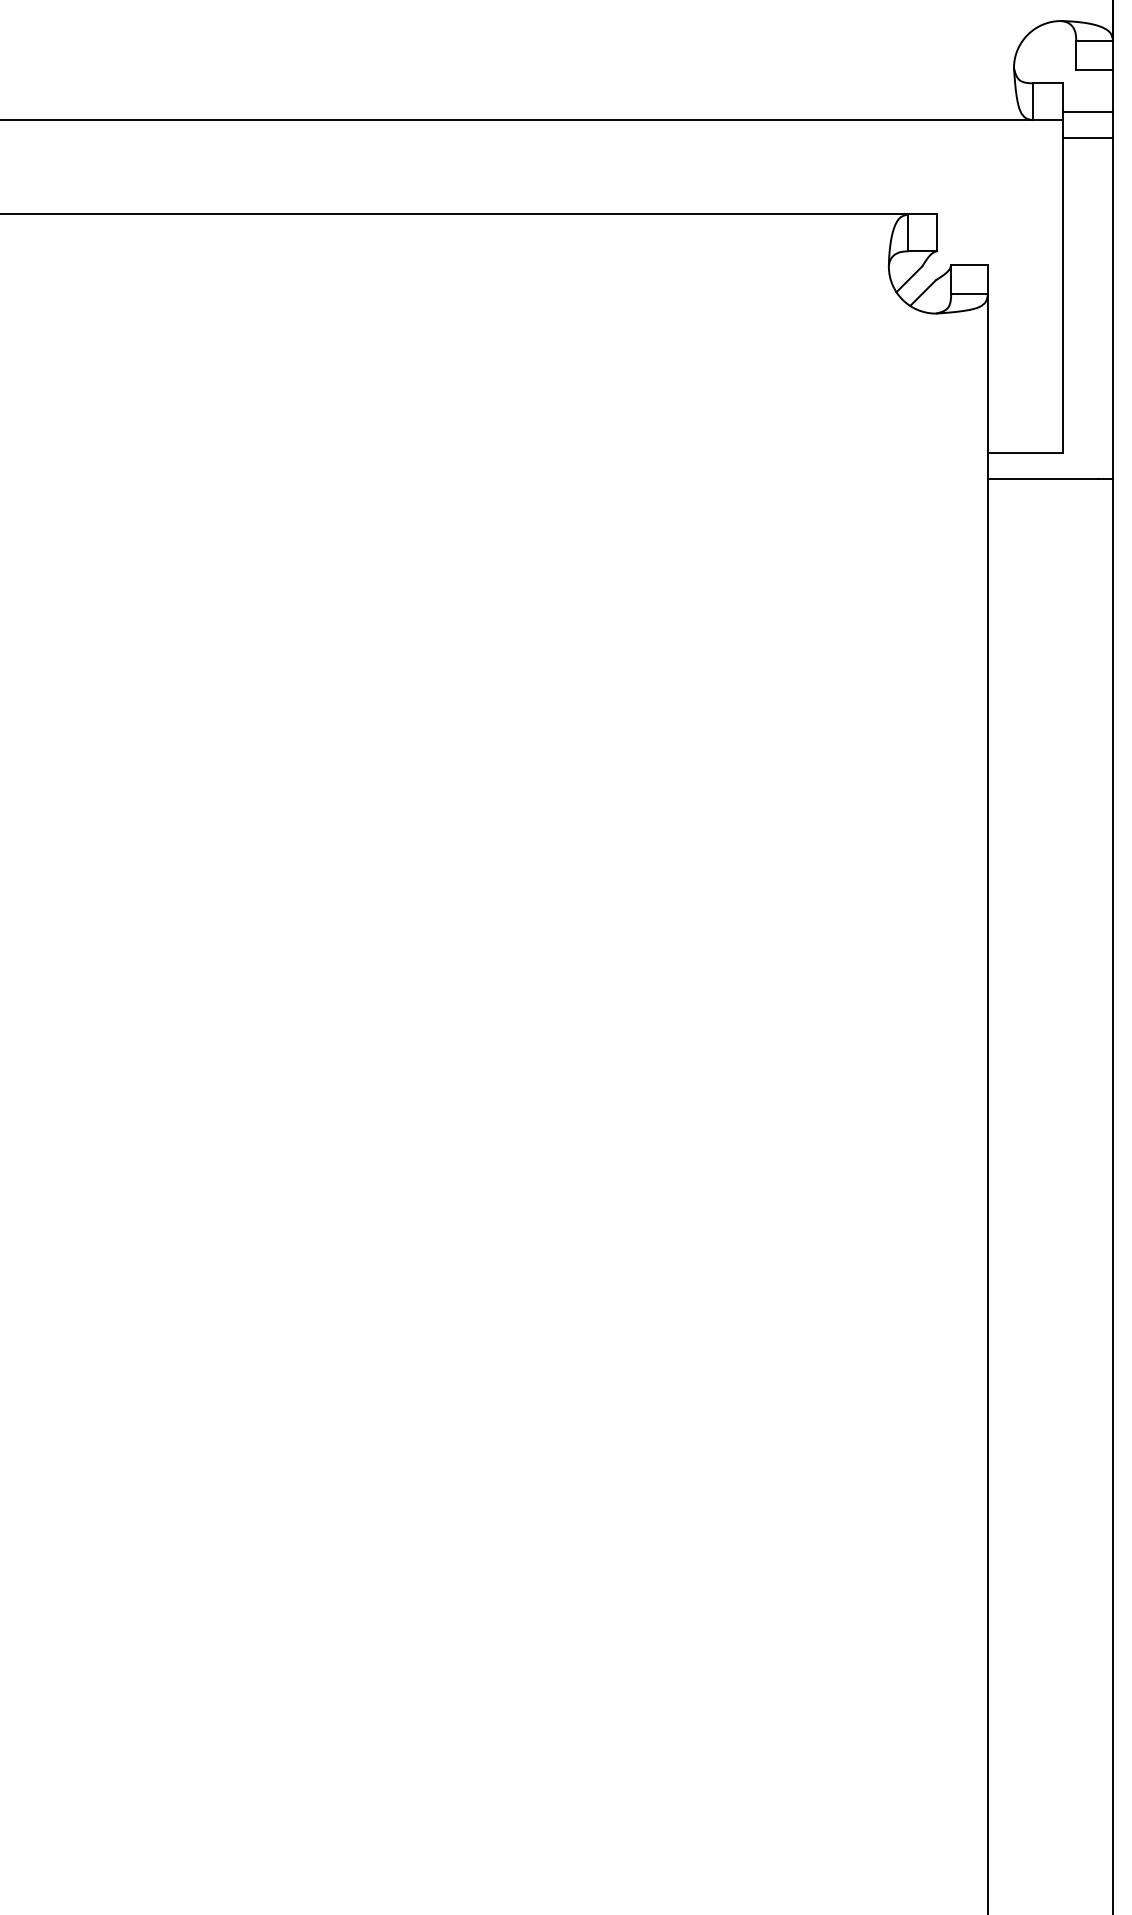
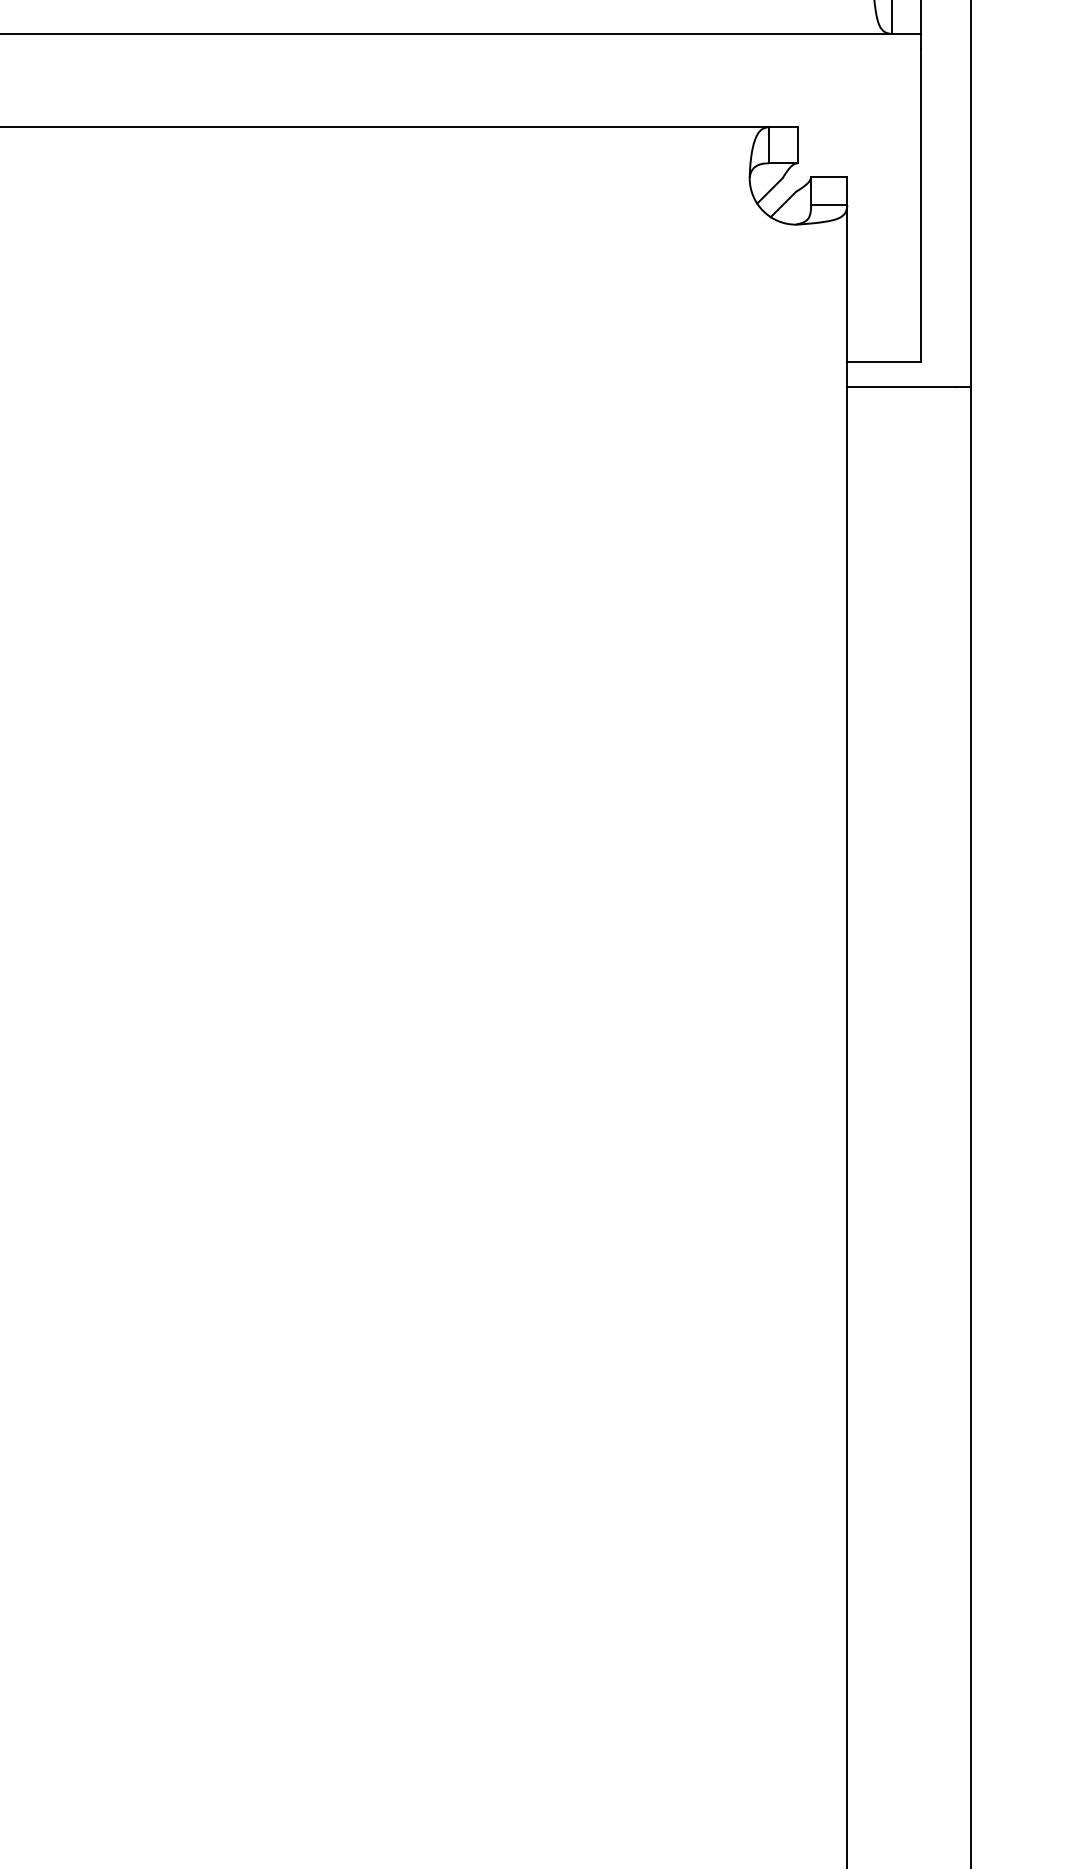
line: (1087, 112) -> (945, 26), removed
line: (1087, 138) -> (945, 52), removed

